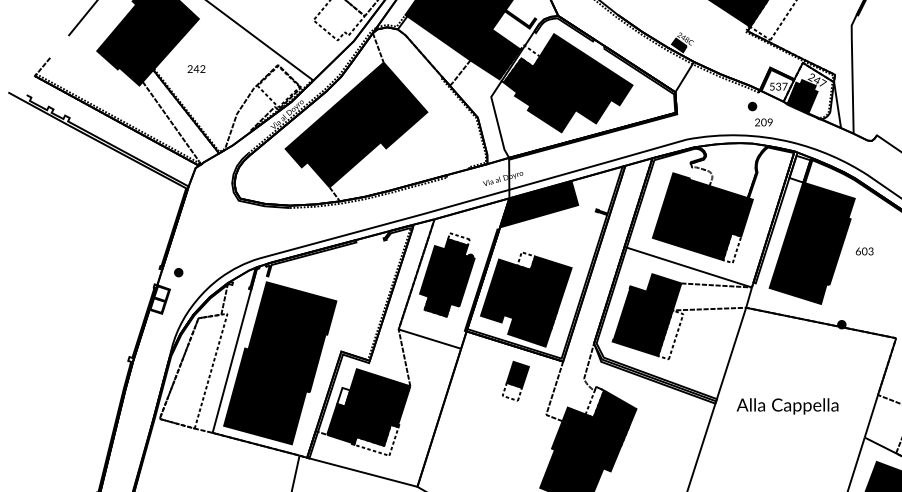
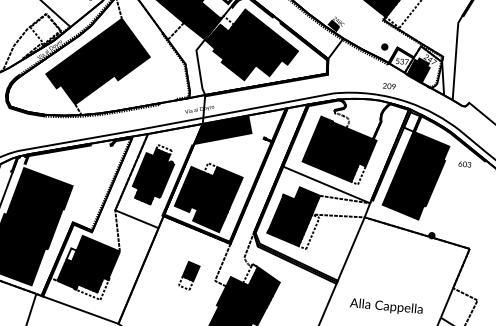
part: (752, 106) -> (384, 47), moved
text: (864, 251) -> (464, 164), moved
part: (515, 380) -> (189, 275), moved
text: (787, 406) -> (386, 306), moved

